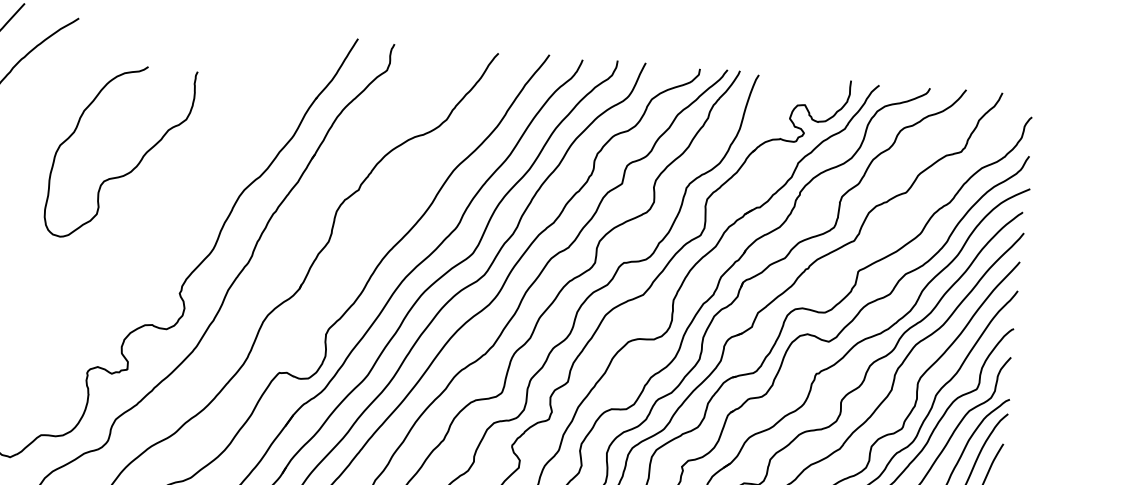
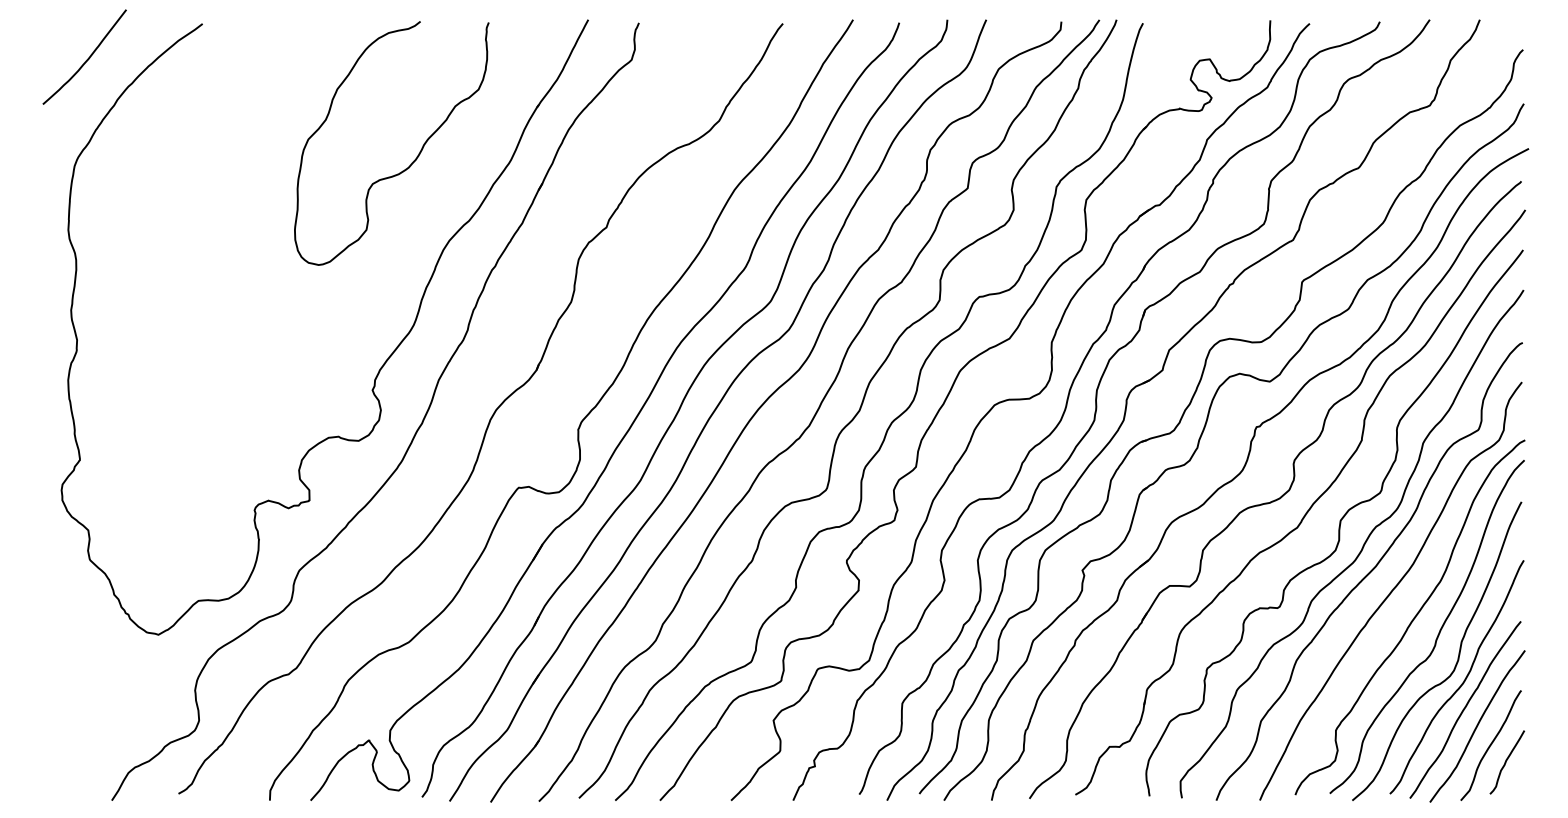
curve: (133, 168) -> (411, 162), moved

